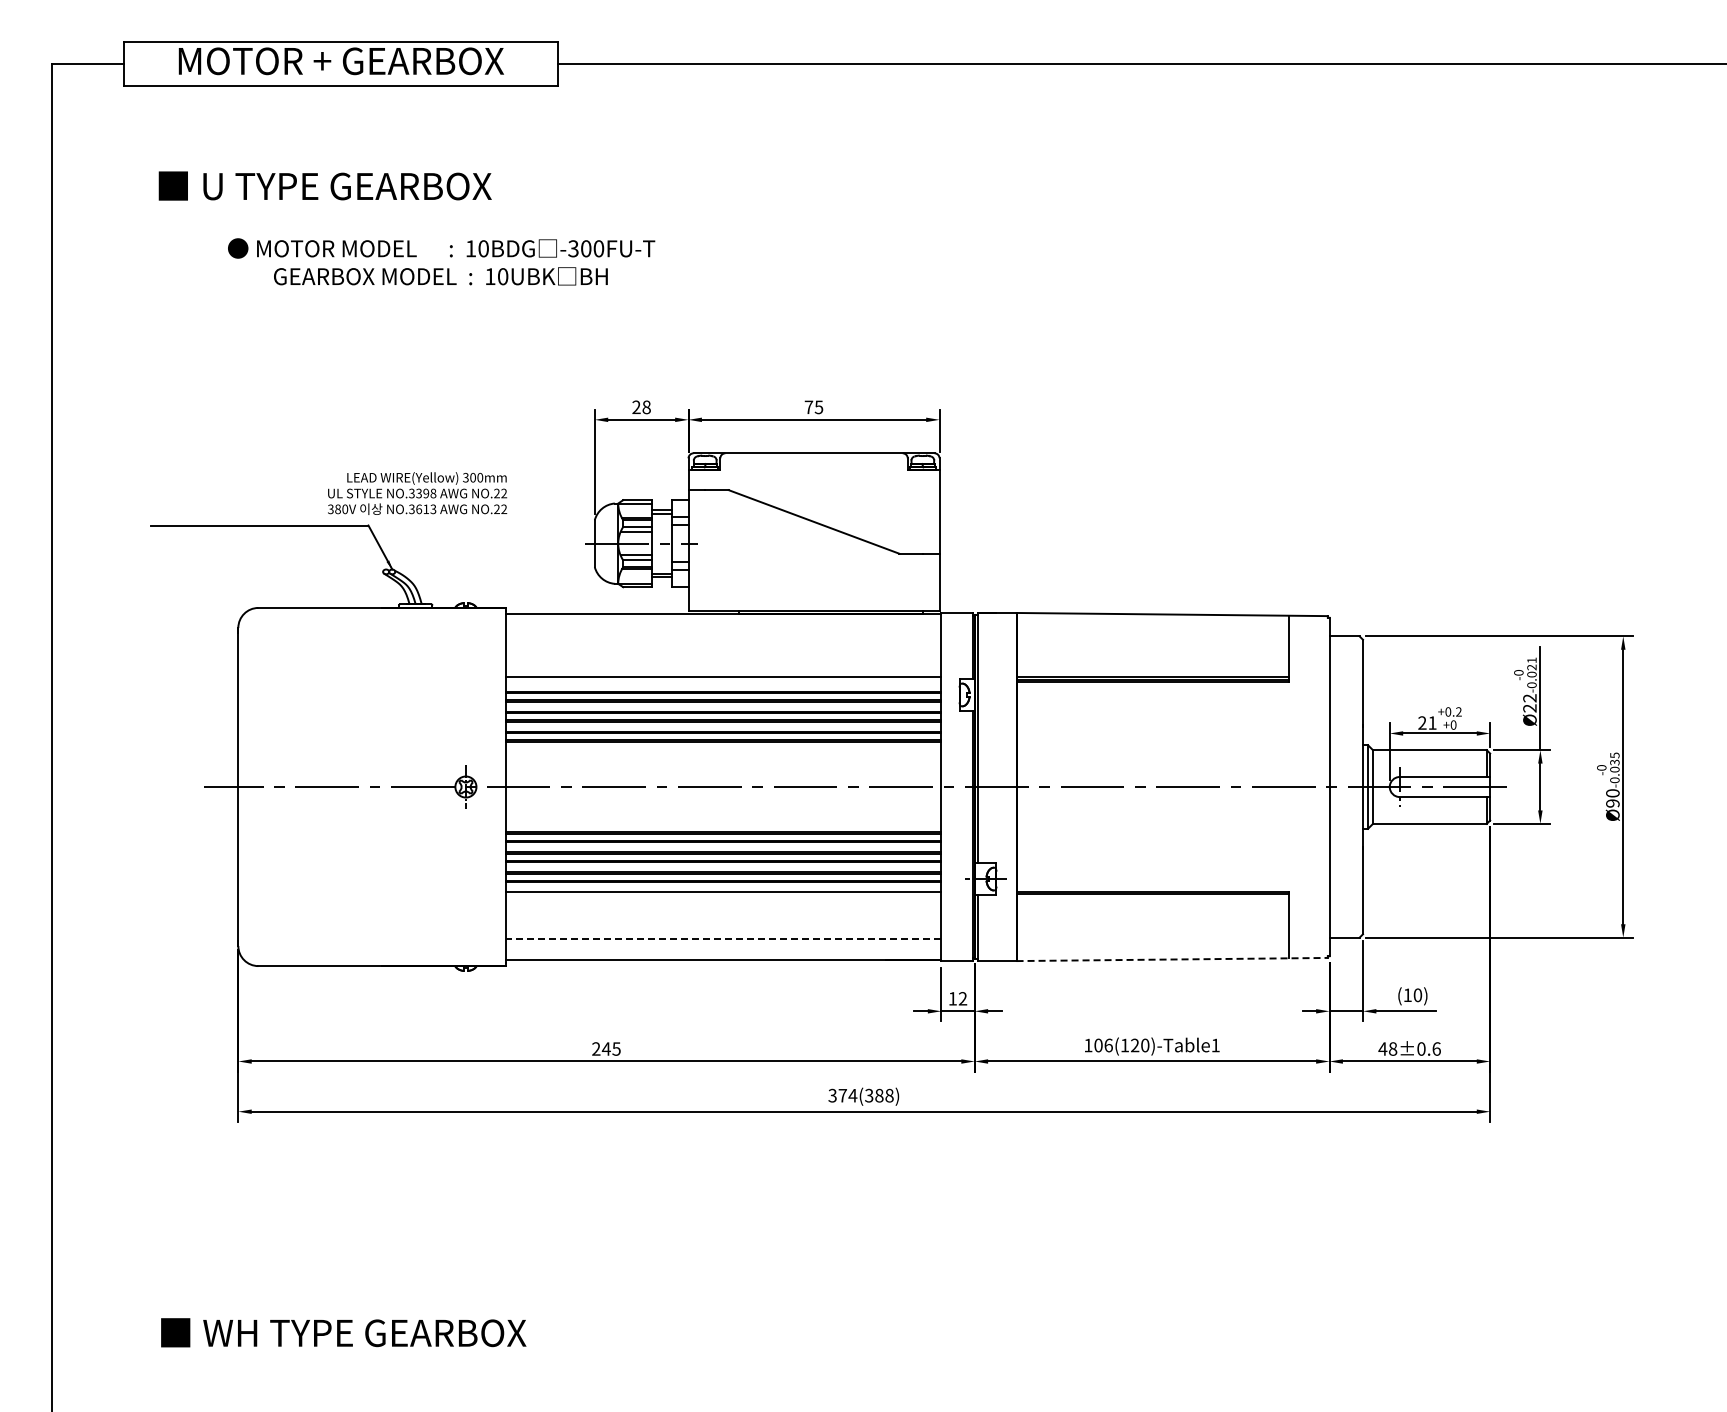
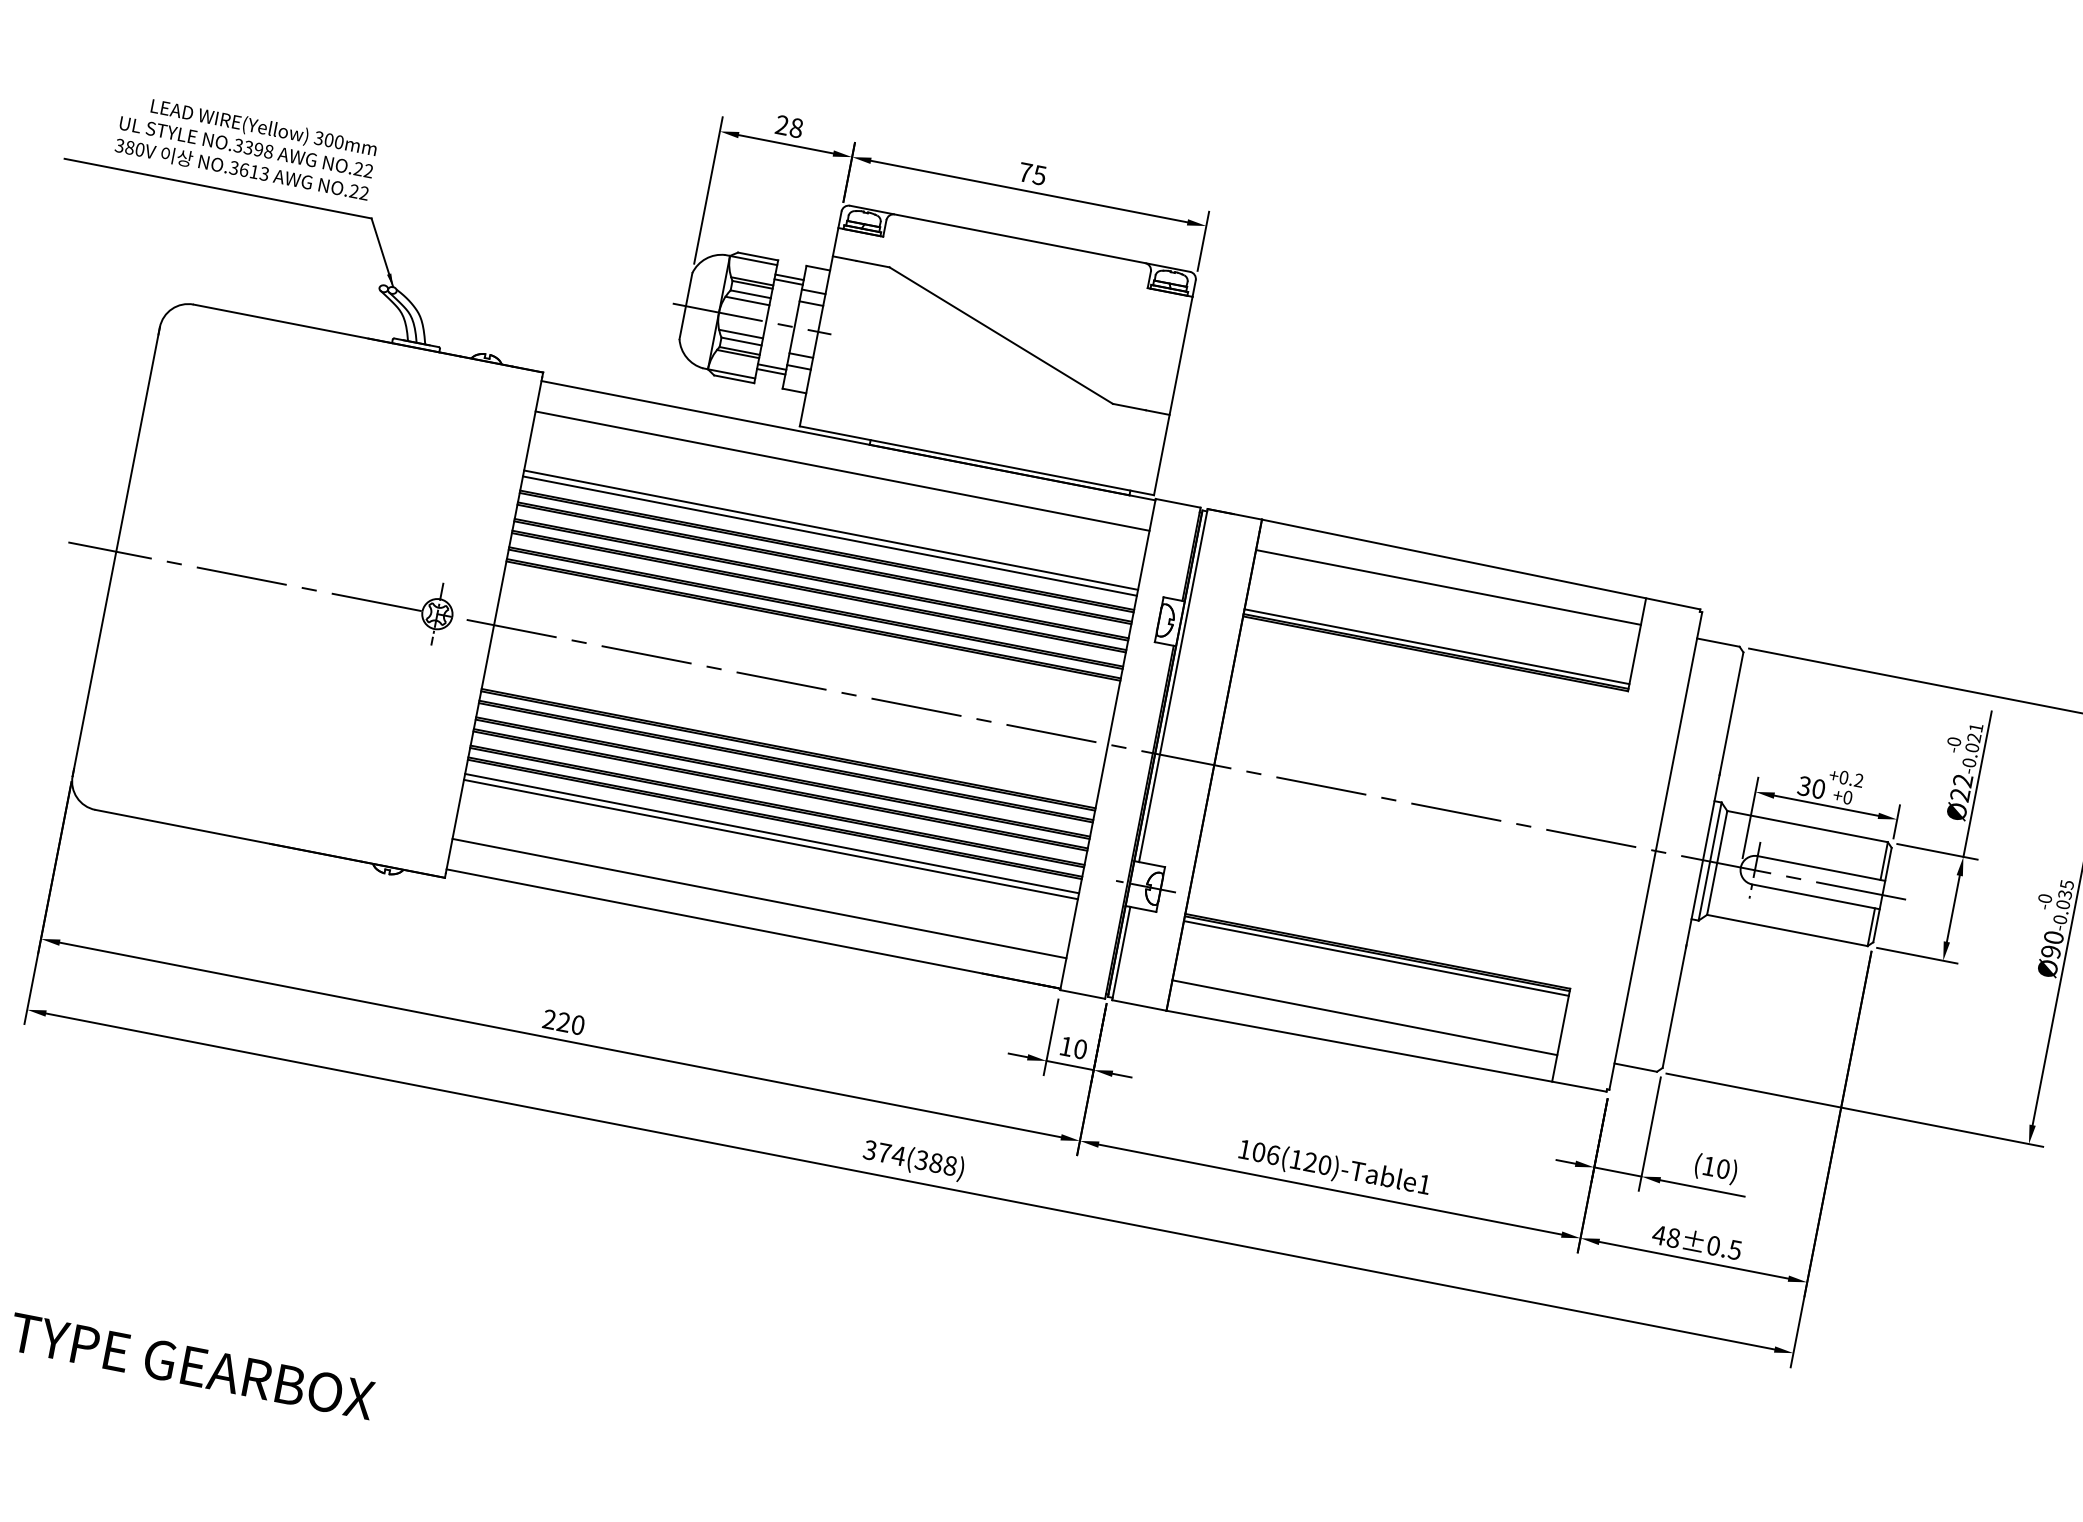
text: (417, 493) -> (246, 147), moved
line: (1152, 634) -> (1447, 587), added
line: (723, 635) -> (842, 471), added
line: (723, 681) -> (829, 535), added
text: (1427, 722) -> (1811, 786), 21 -> 30
line: (723, 896) -> (770, 839), added
line: (1152, 897) -> (1375, 958), added
line: (723, 938) -> (759, 898), dashed -> solid
line: (1152, 939) -> (1364, 1017), added
line: (1172, 959) -> (1386, 1051), dashed -> solid
text: (962, 998) -> (1079, 1048), 12 -> 10
text: (610, 1048) -> (569, 1022), 245 -> 220
text: (1436, 1048) -> (1735, 1249), 0.6 -> 0.5

